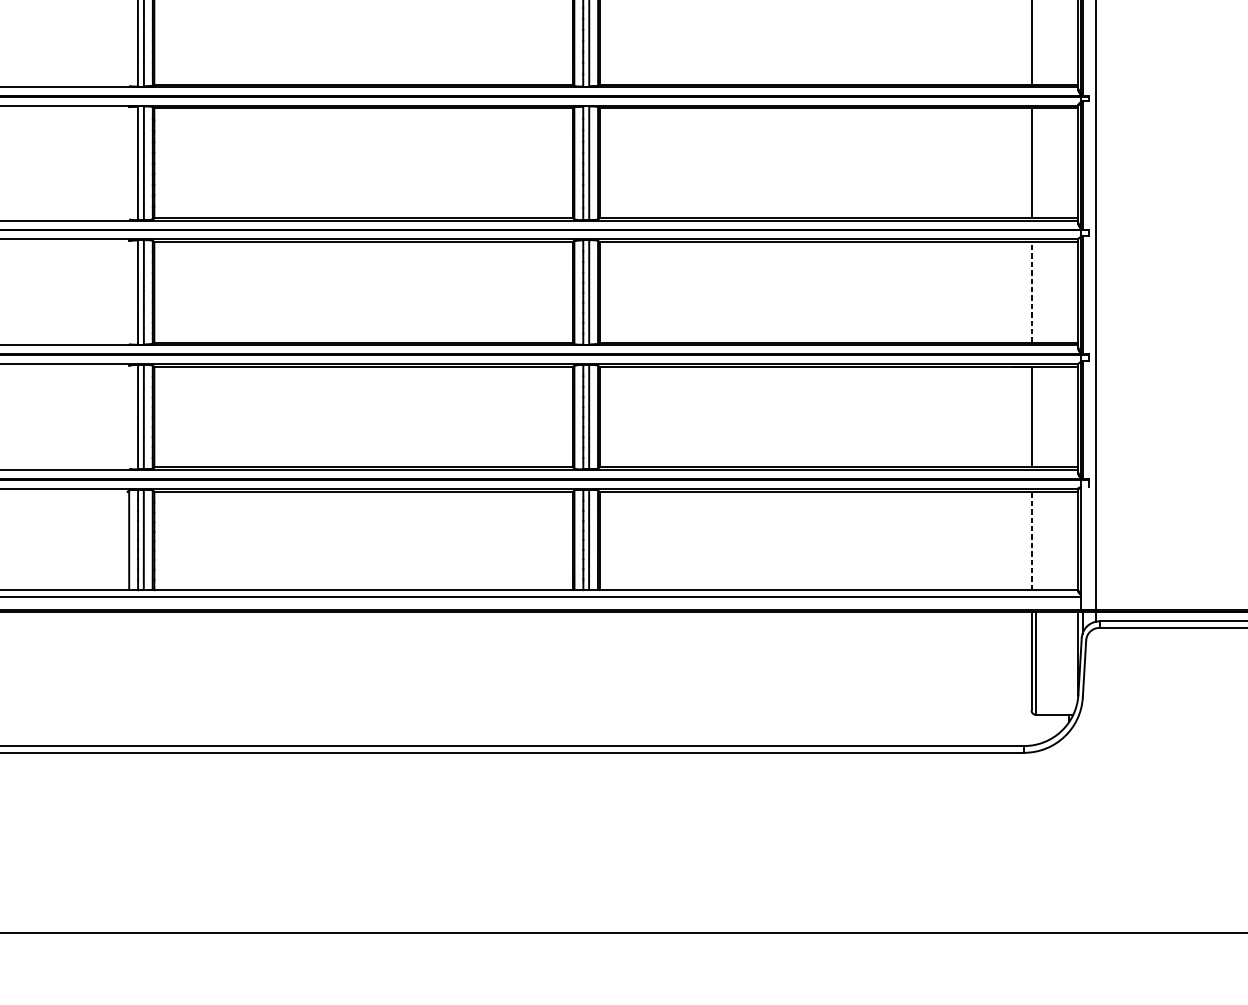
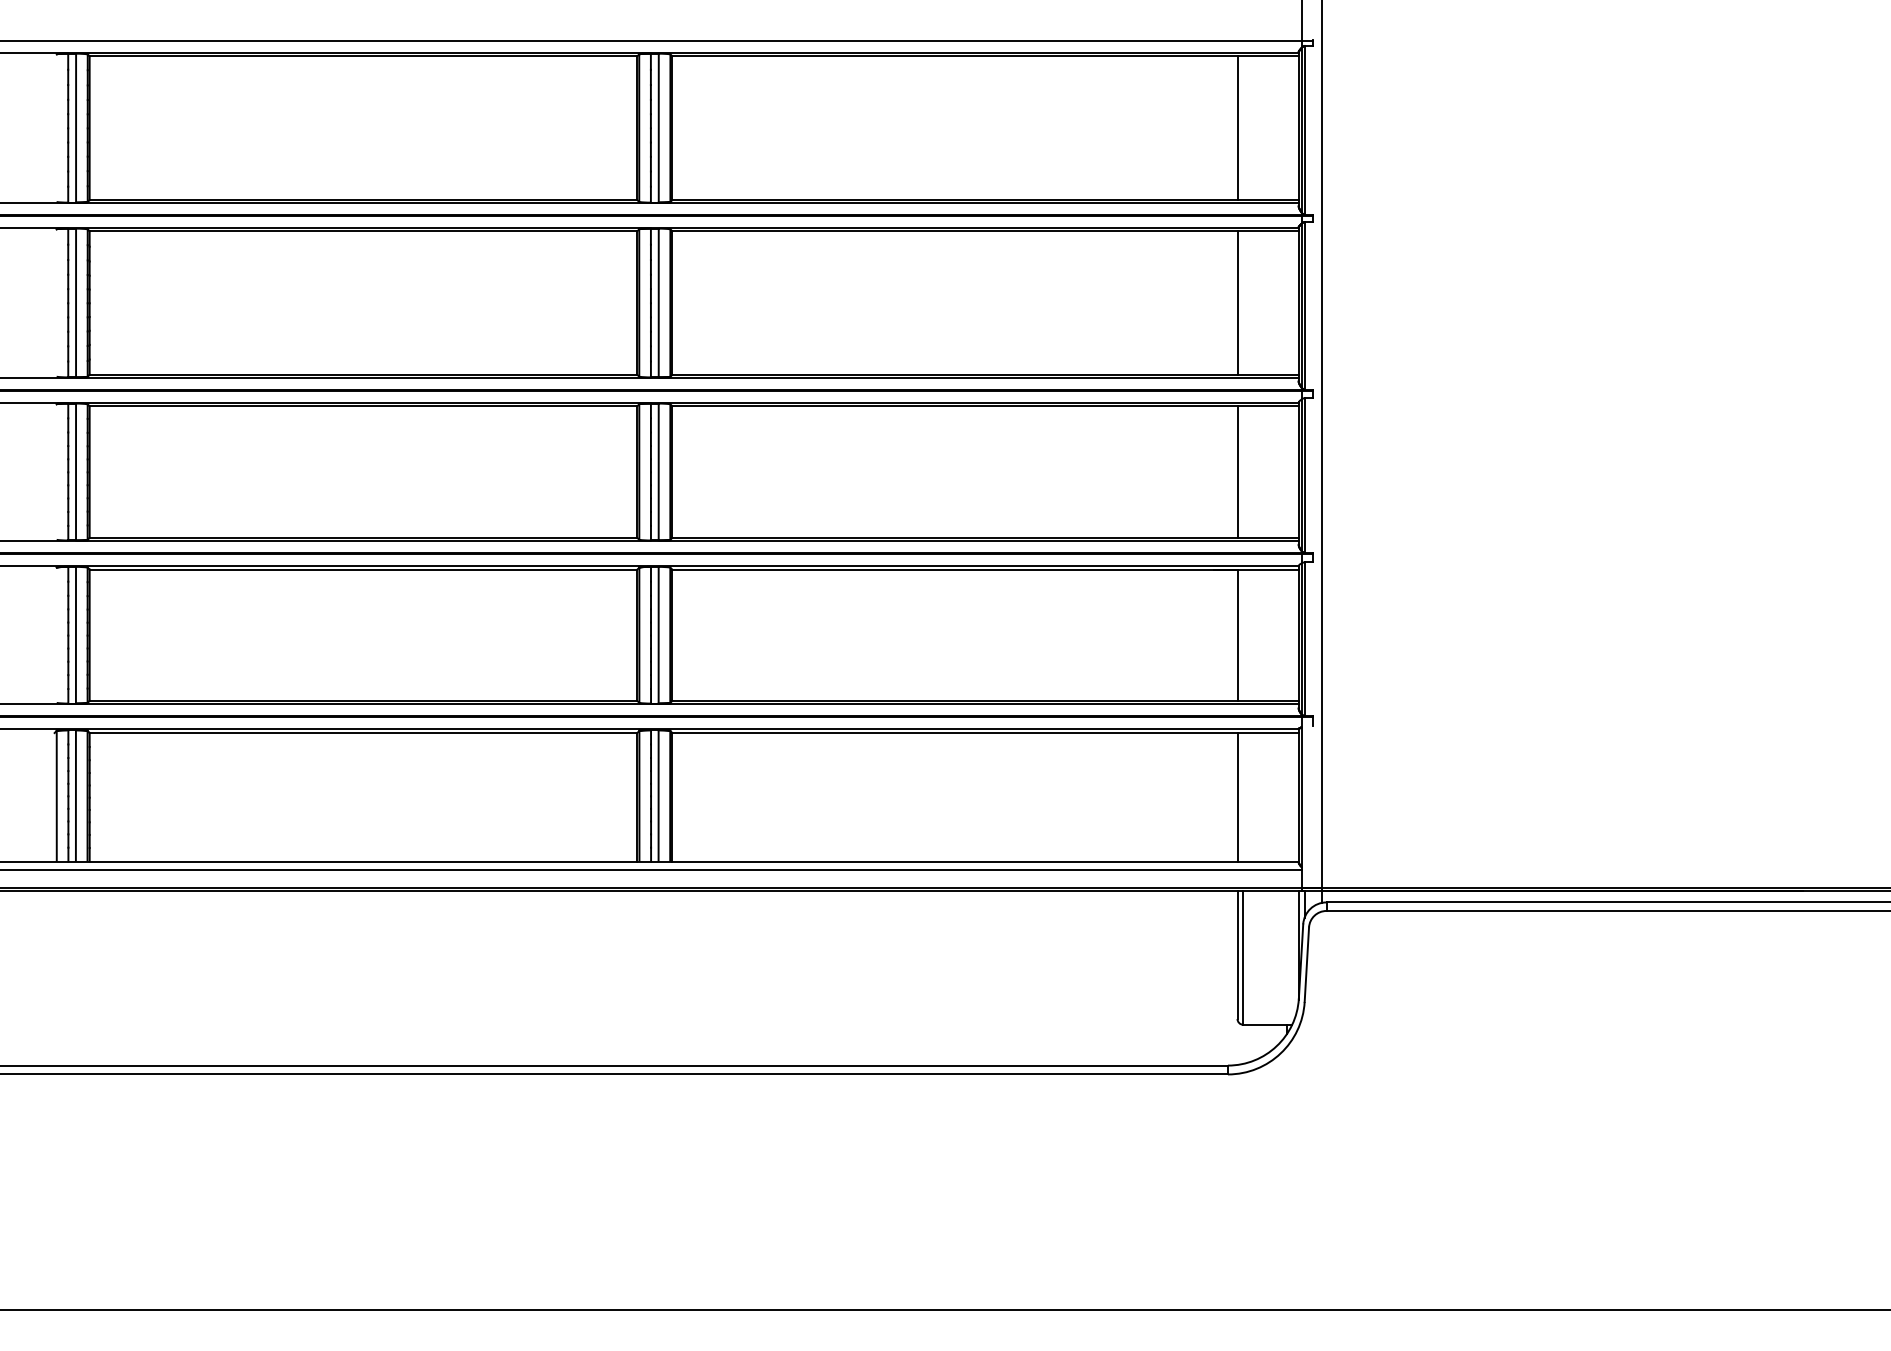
line: (1031, 292) -> (1237, 472), dashed -> solid
line: (1031, 540) -> (1237, 796), dashed -> solid

